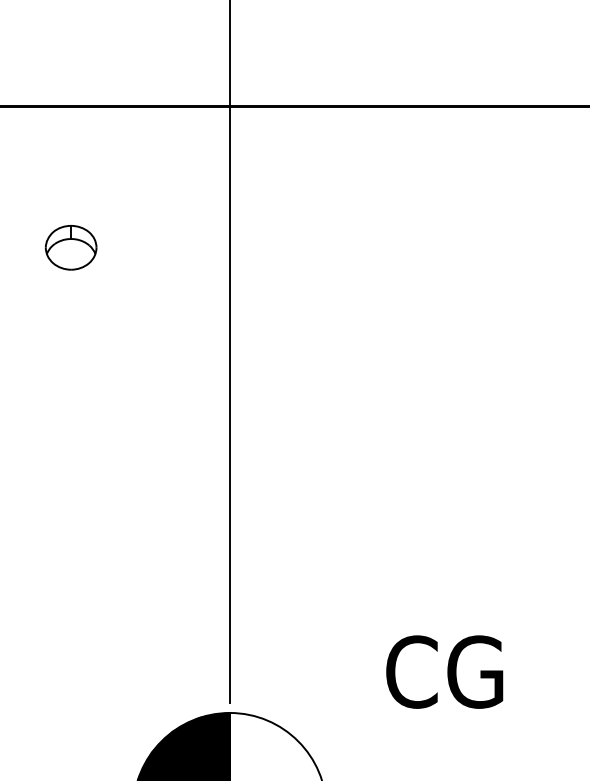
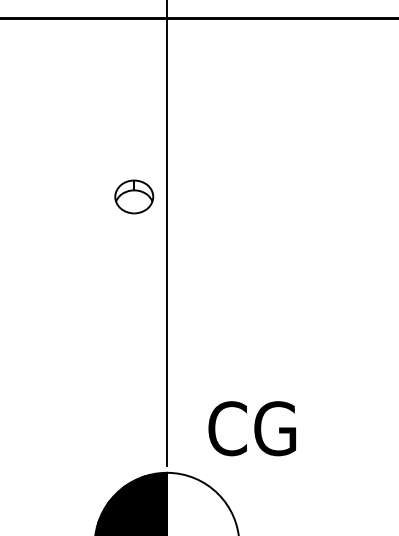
part: (70, 247) -> (133, 196), moved
text: (444, 671) -> (252, 428), moved

